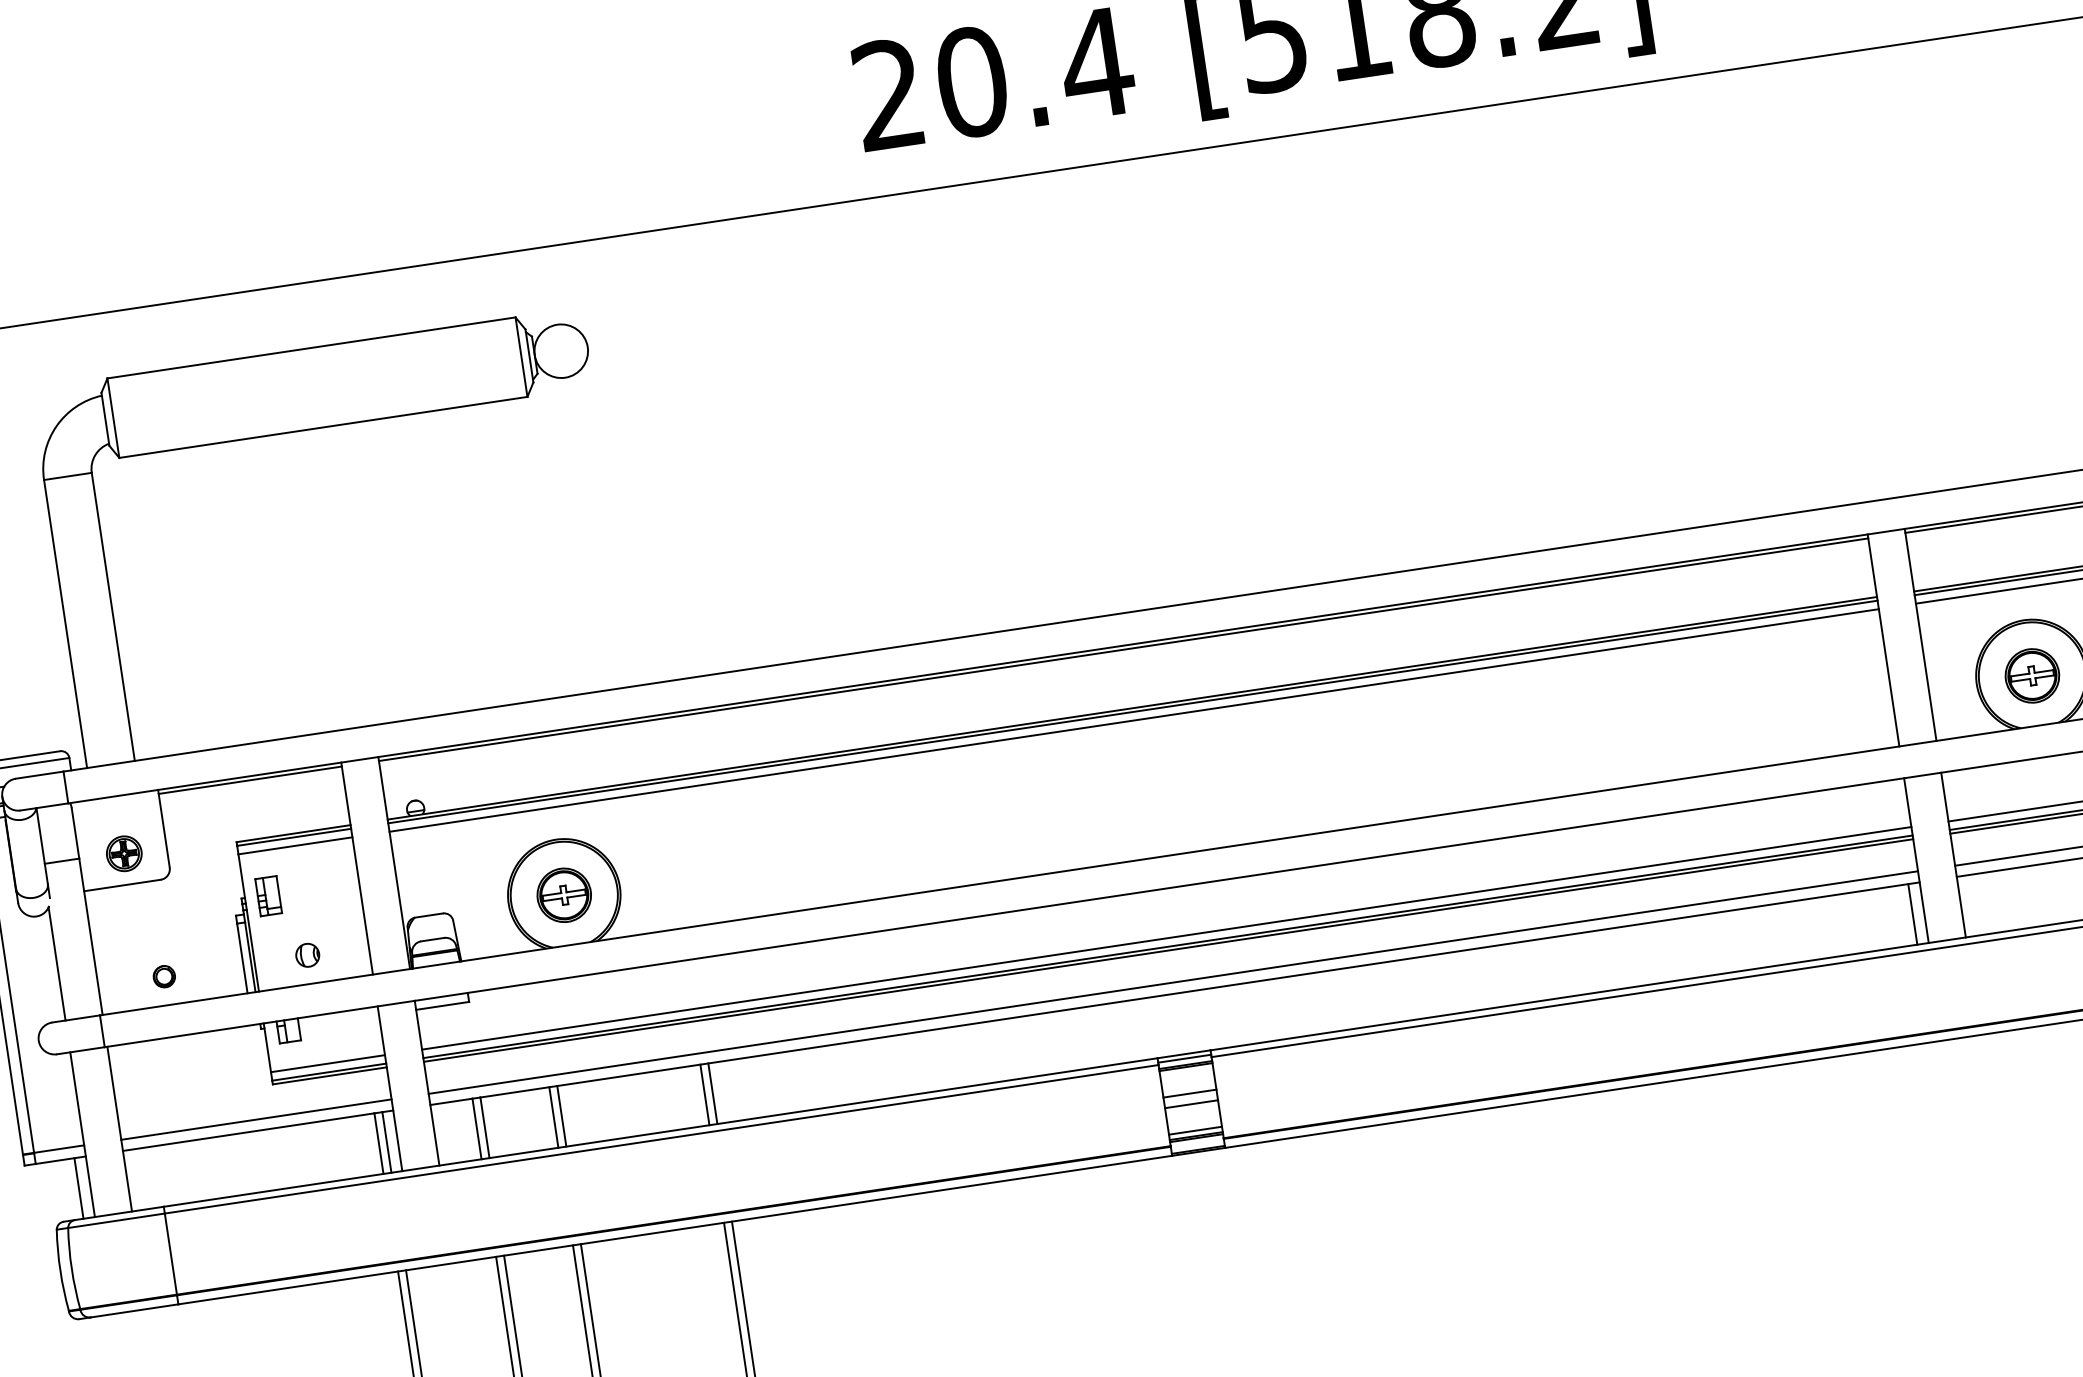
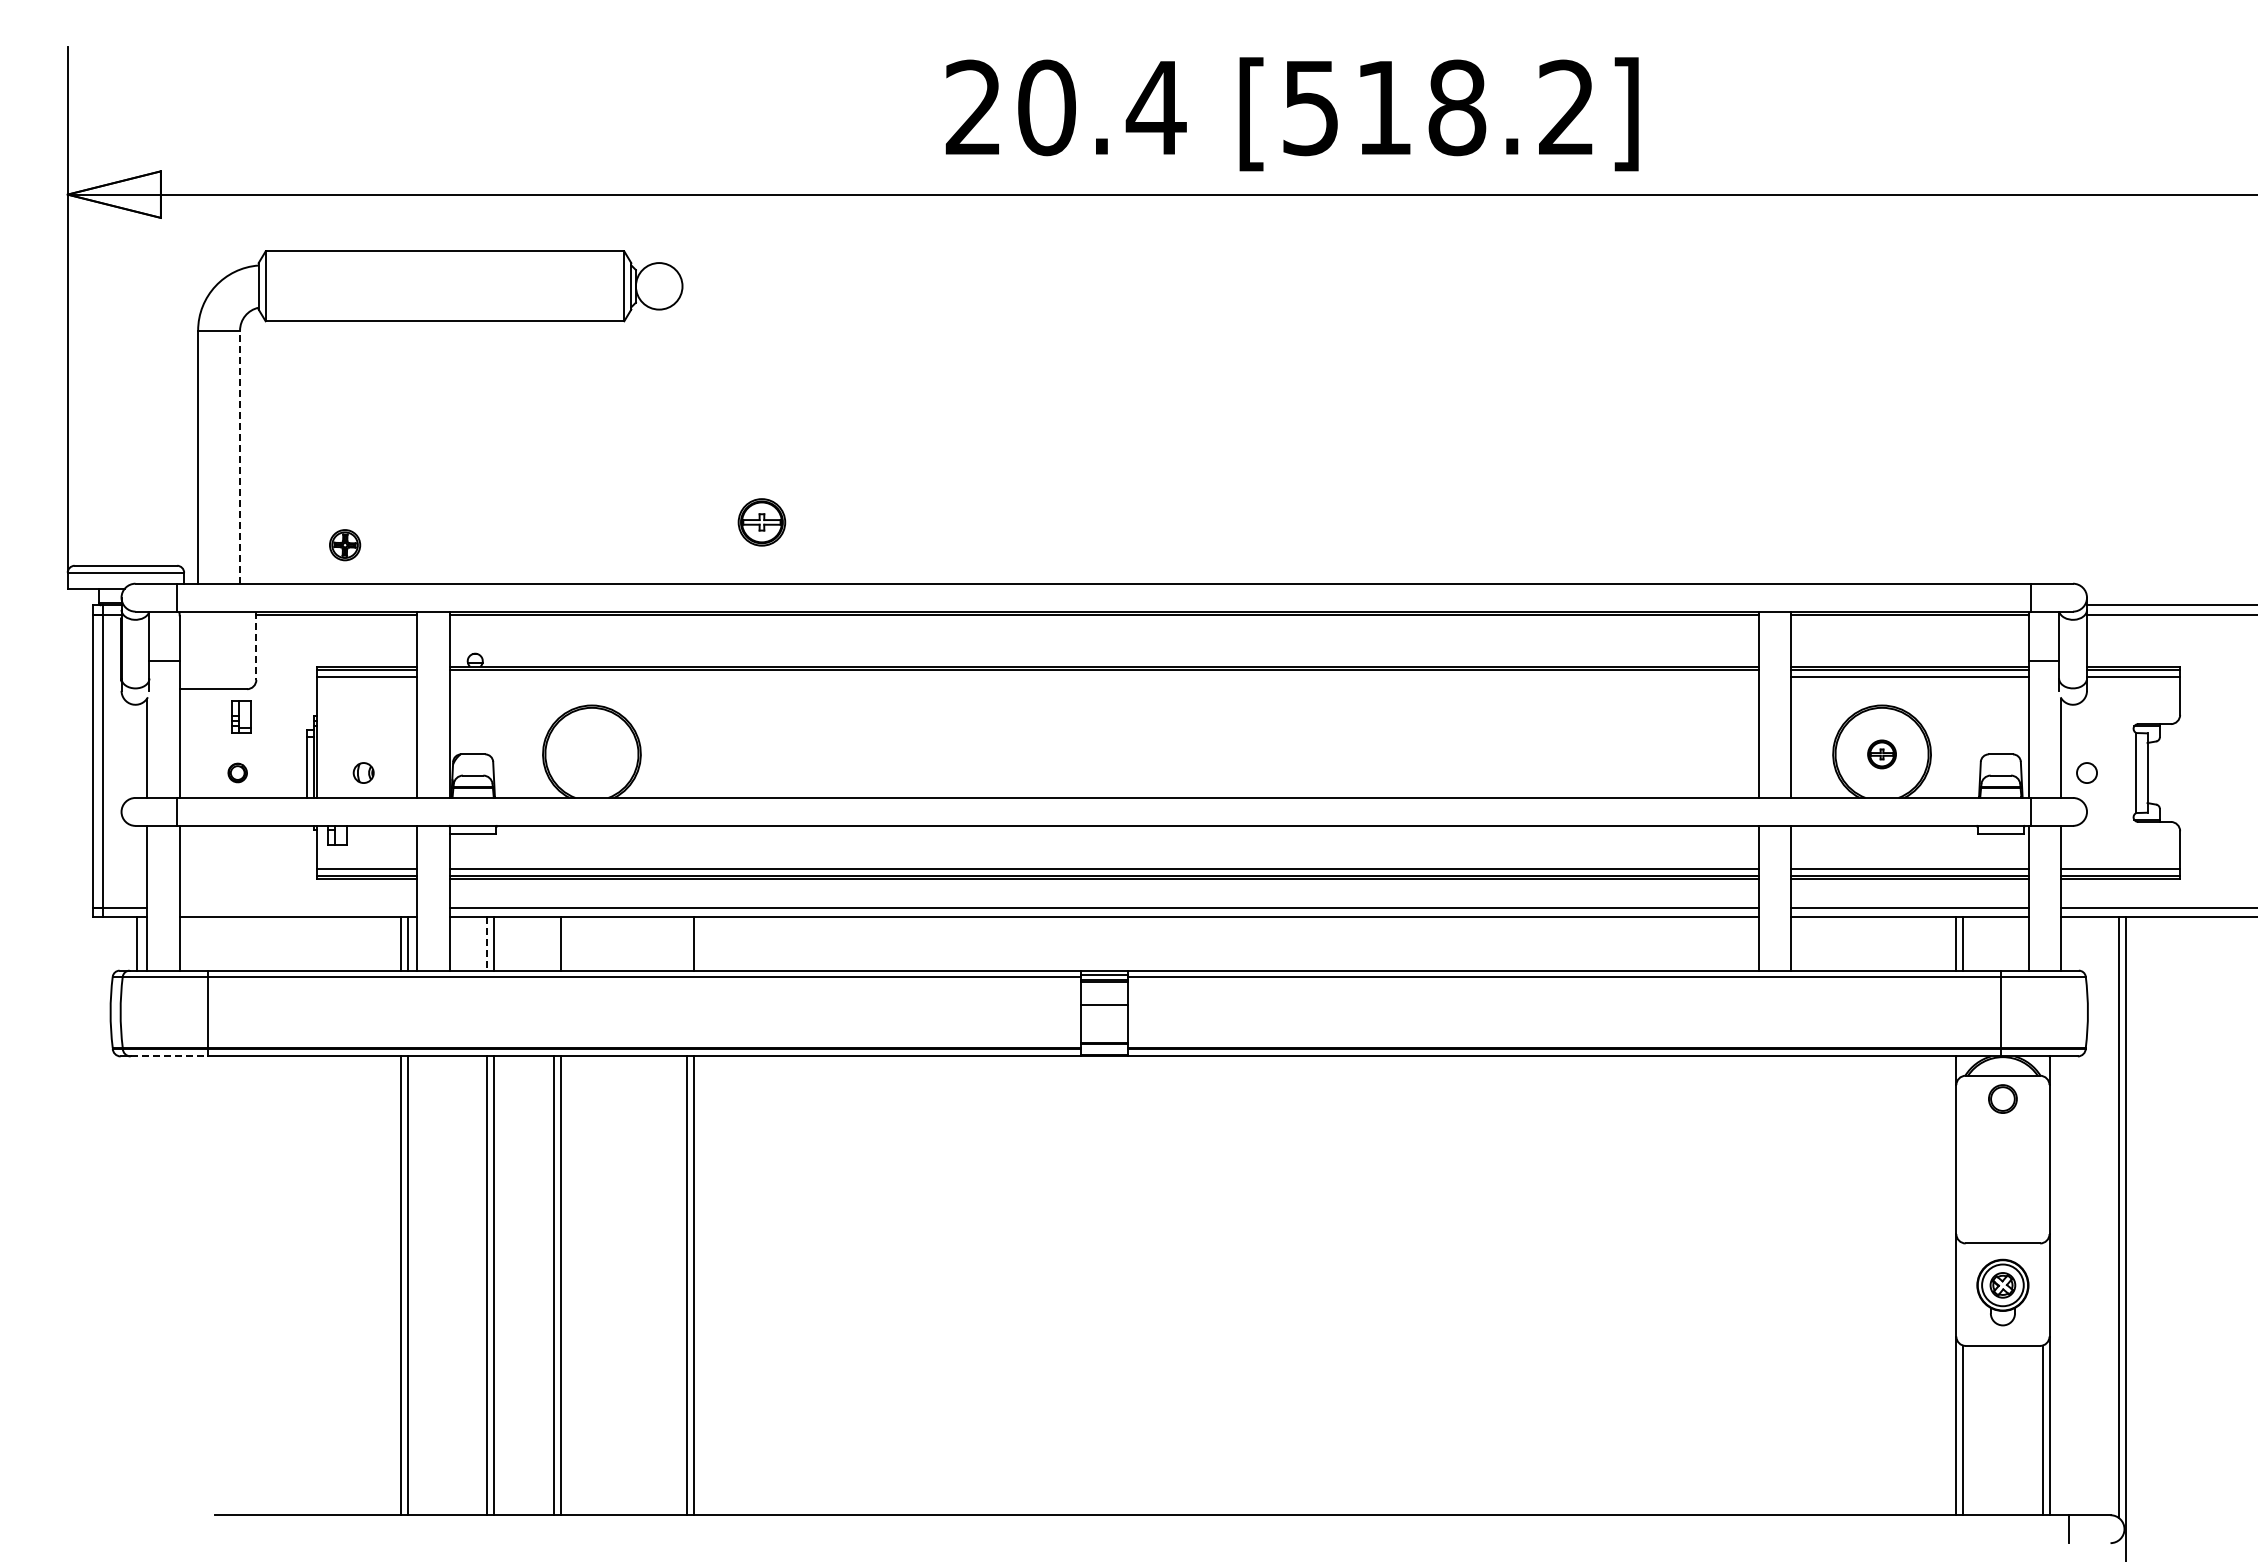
line: (113, 617) -> (240, 457), solid -> dashed
part: (2031, 676) -> (1881, 754), size x0.6
line: (1133, 720) -> (1103, 677), removed
line: (164, 829) -> (256, 646), solid -> dashed
part: (124, 854) -> (345, 545), moved
part: (268, 895) -> (241, 716), moved
part: (563, 895) -> (761, 522), moved
line: (1912, 913) -> (1748, 943), removed
line: (705, 1094) -> (687, 943), removed
line: (1190, 1104) -> (1103, 1014), removed
line: (553, 1116) -> (554, 943), removed
line: (256, 1119) -> (298, 907), removed
line: (476, 1129) -> (486, 944), solid -> dashed
line: (1194, 1130) -> (1103, 1037), removed
line: (134, 1310) -> (169, 1056), solid -> dashed

